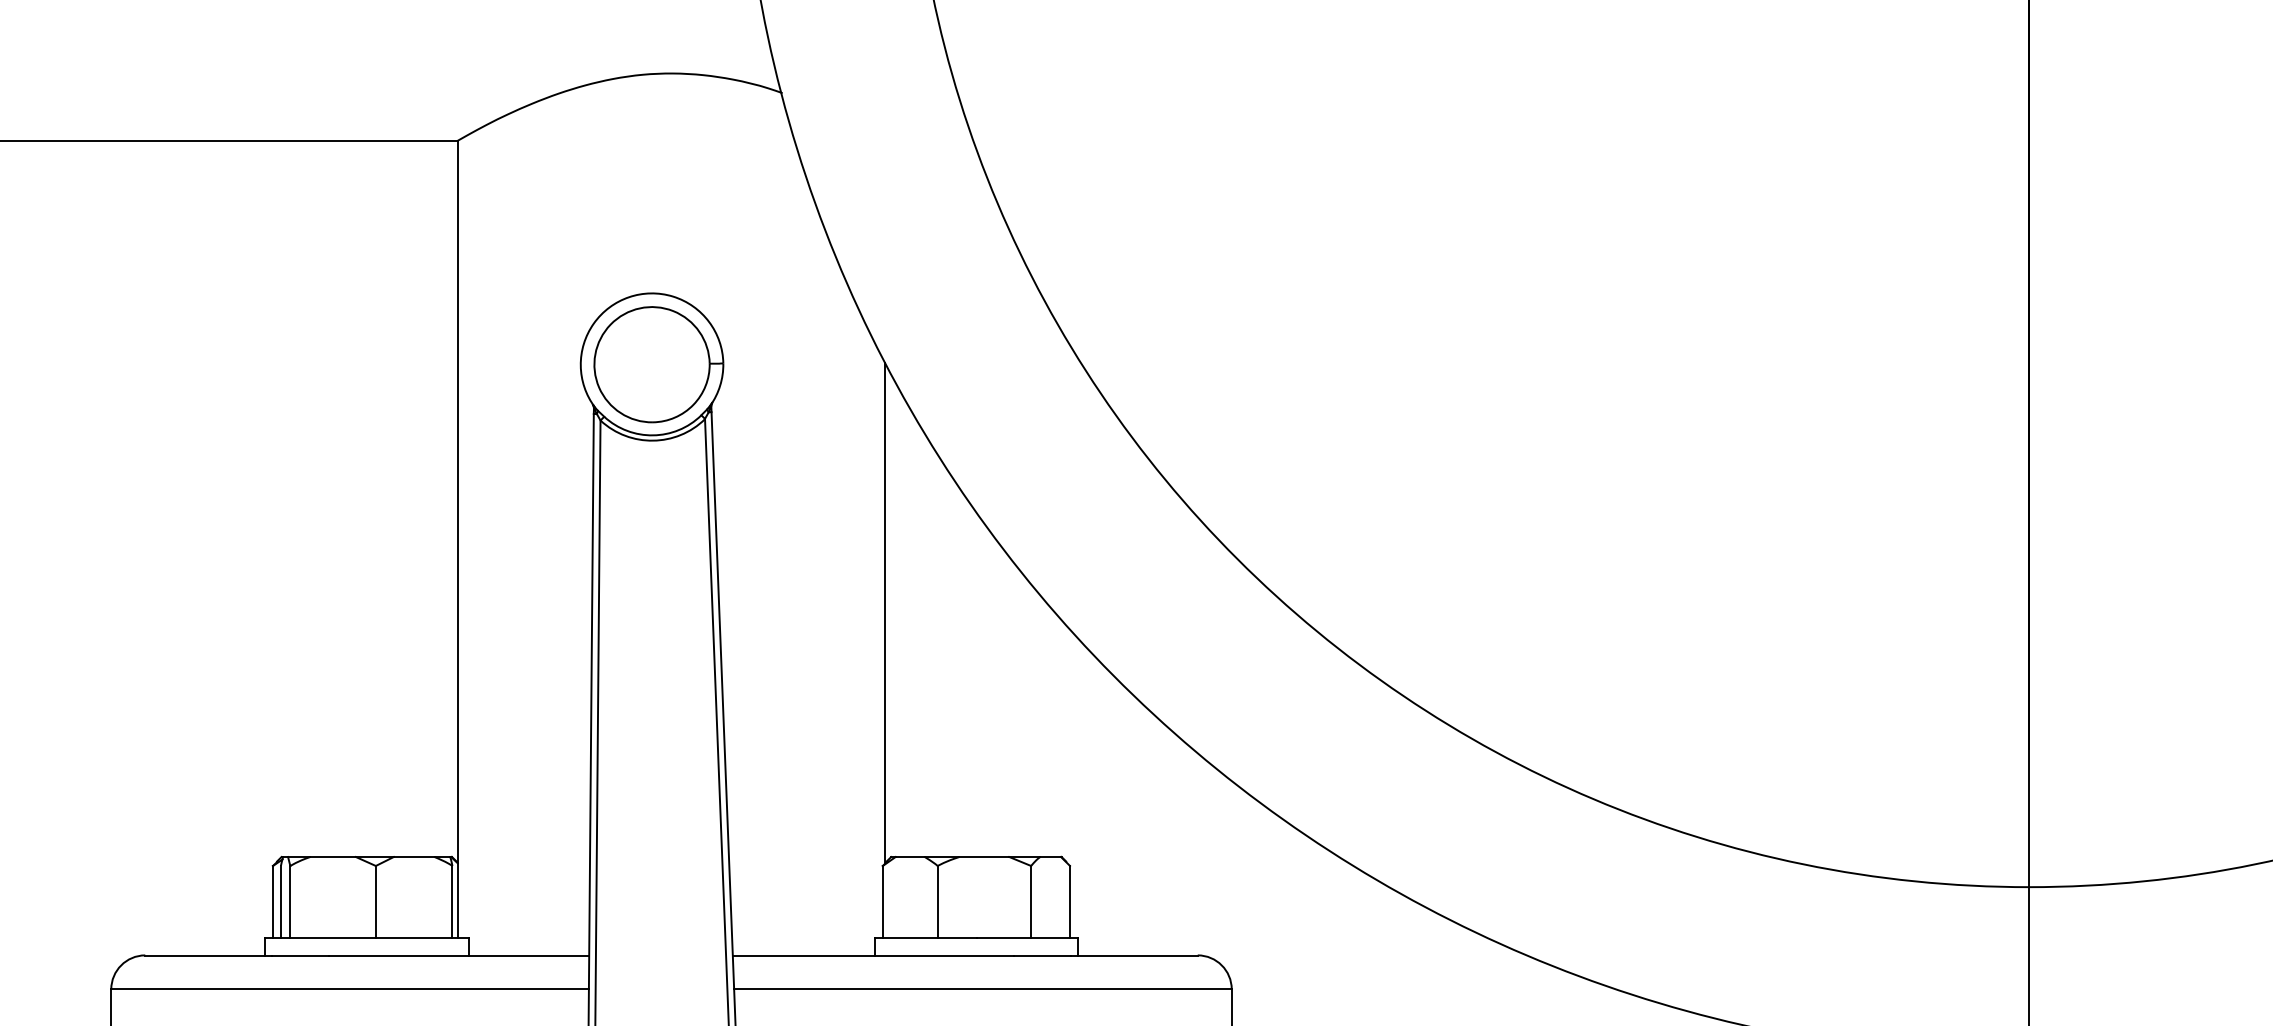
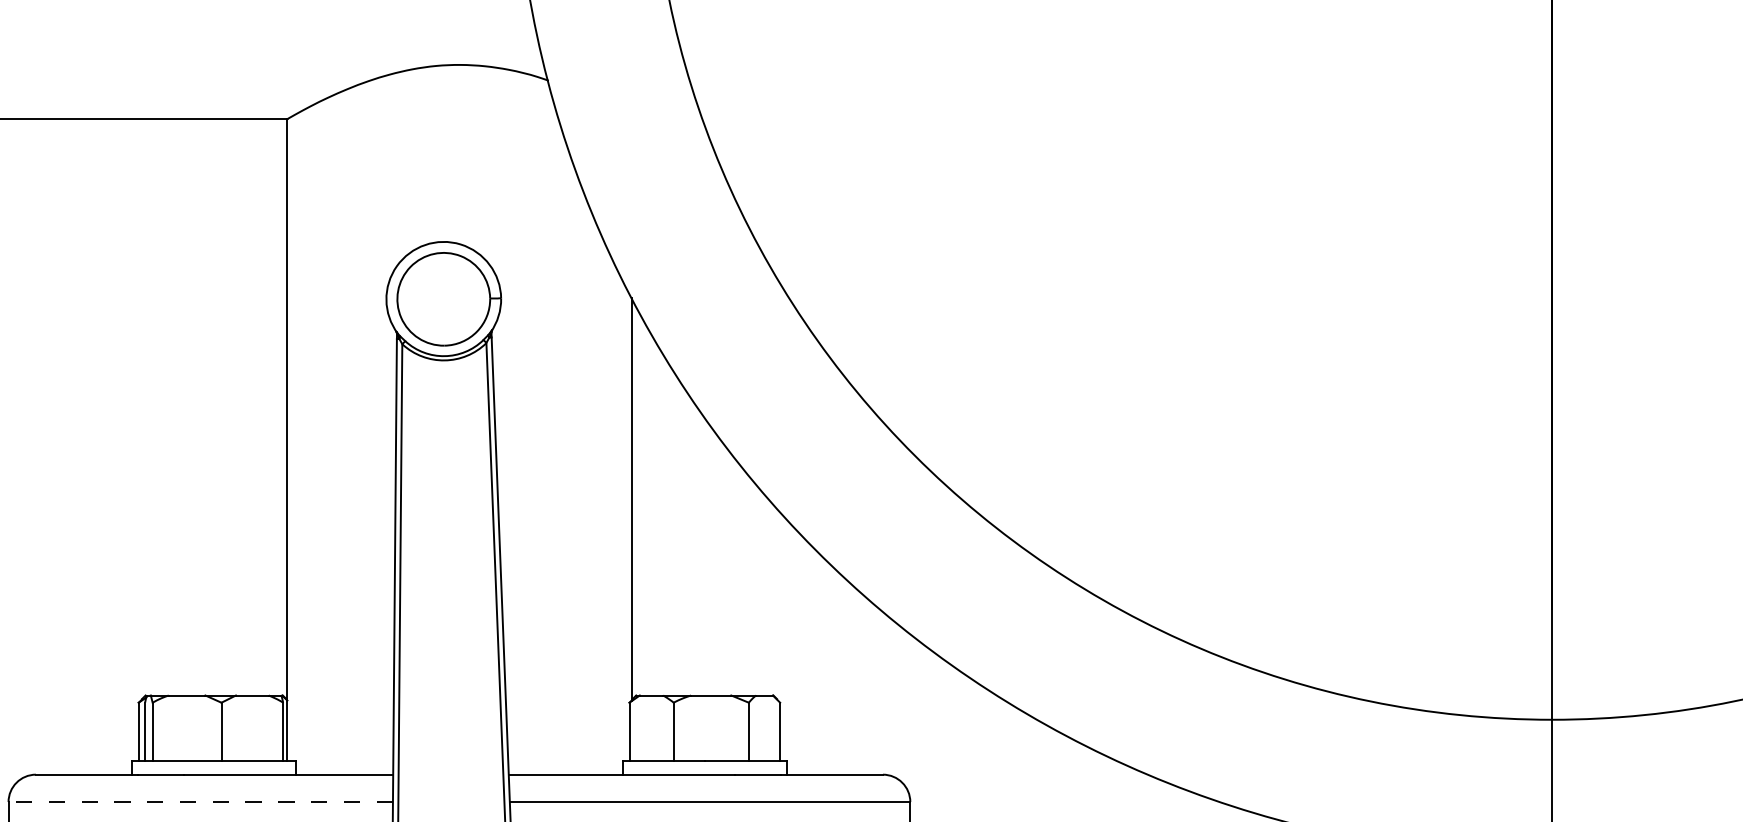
line: (350, 989) -> (201, 802), solid -> dashed

